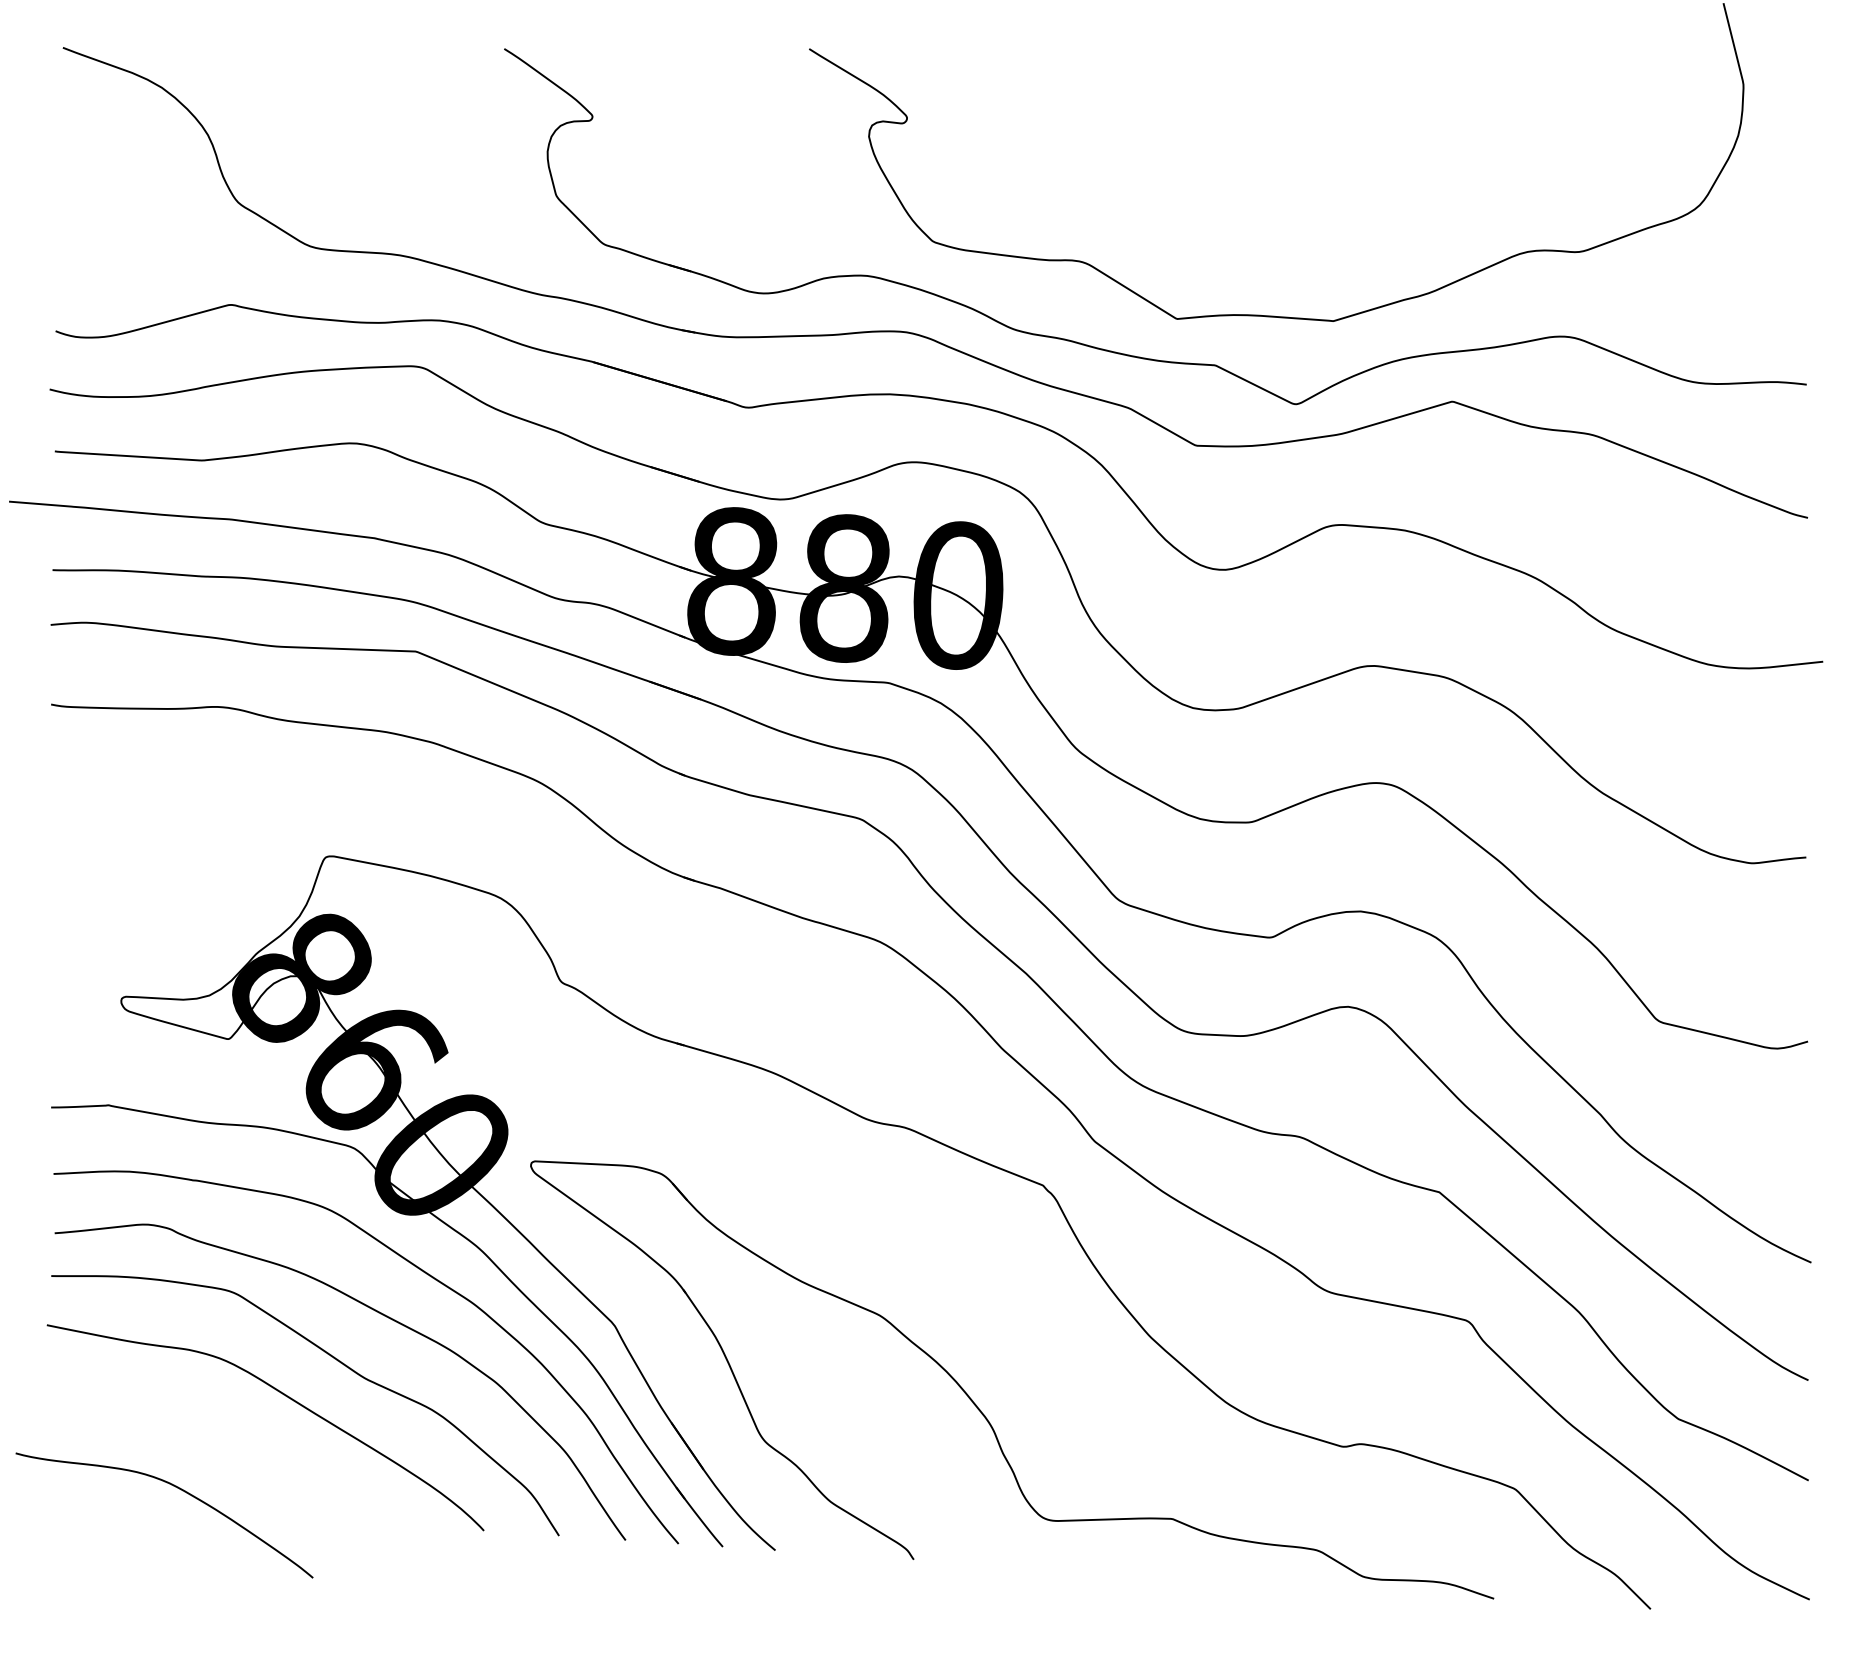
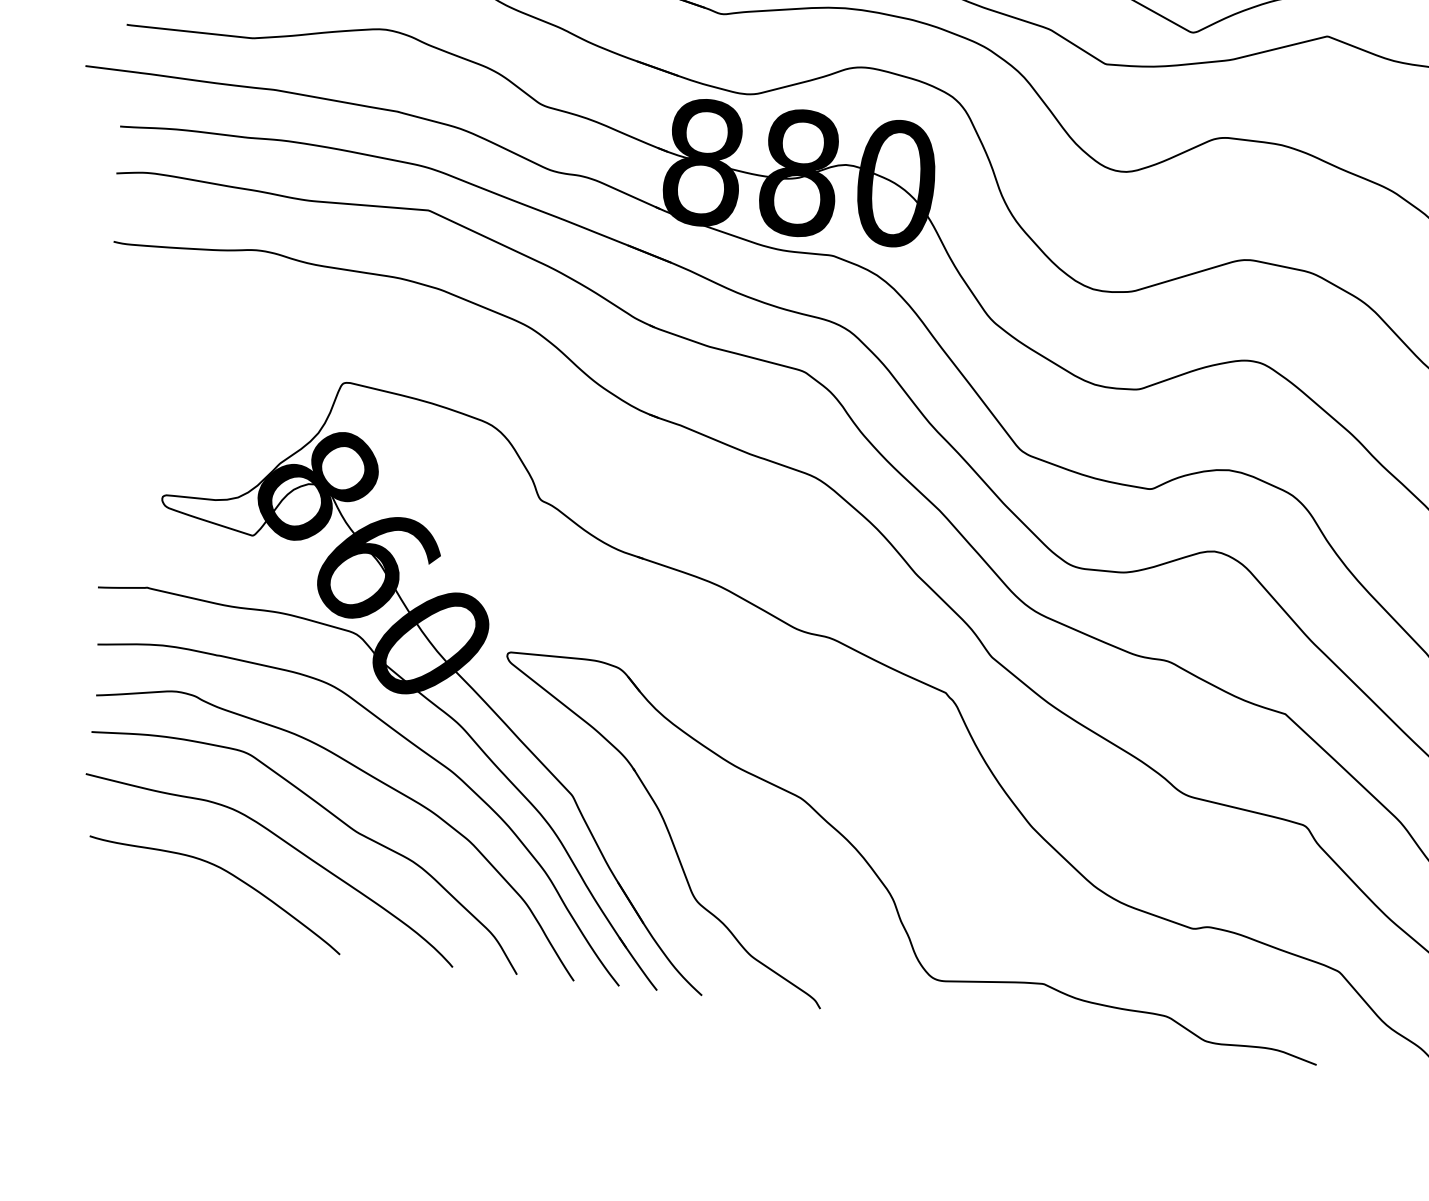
curve: (177, 1488) -> (227, 872), moved

